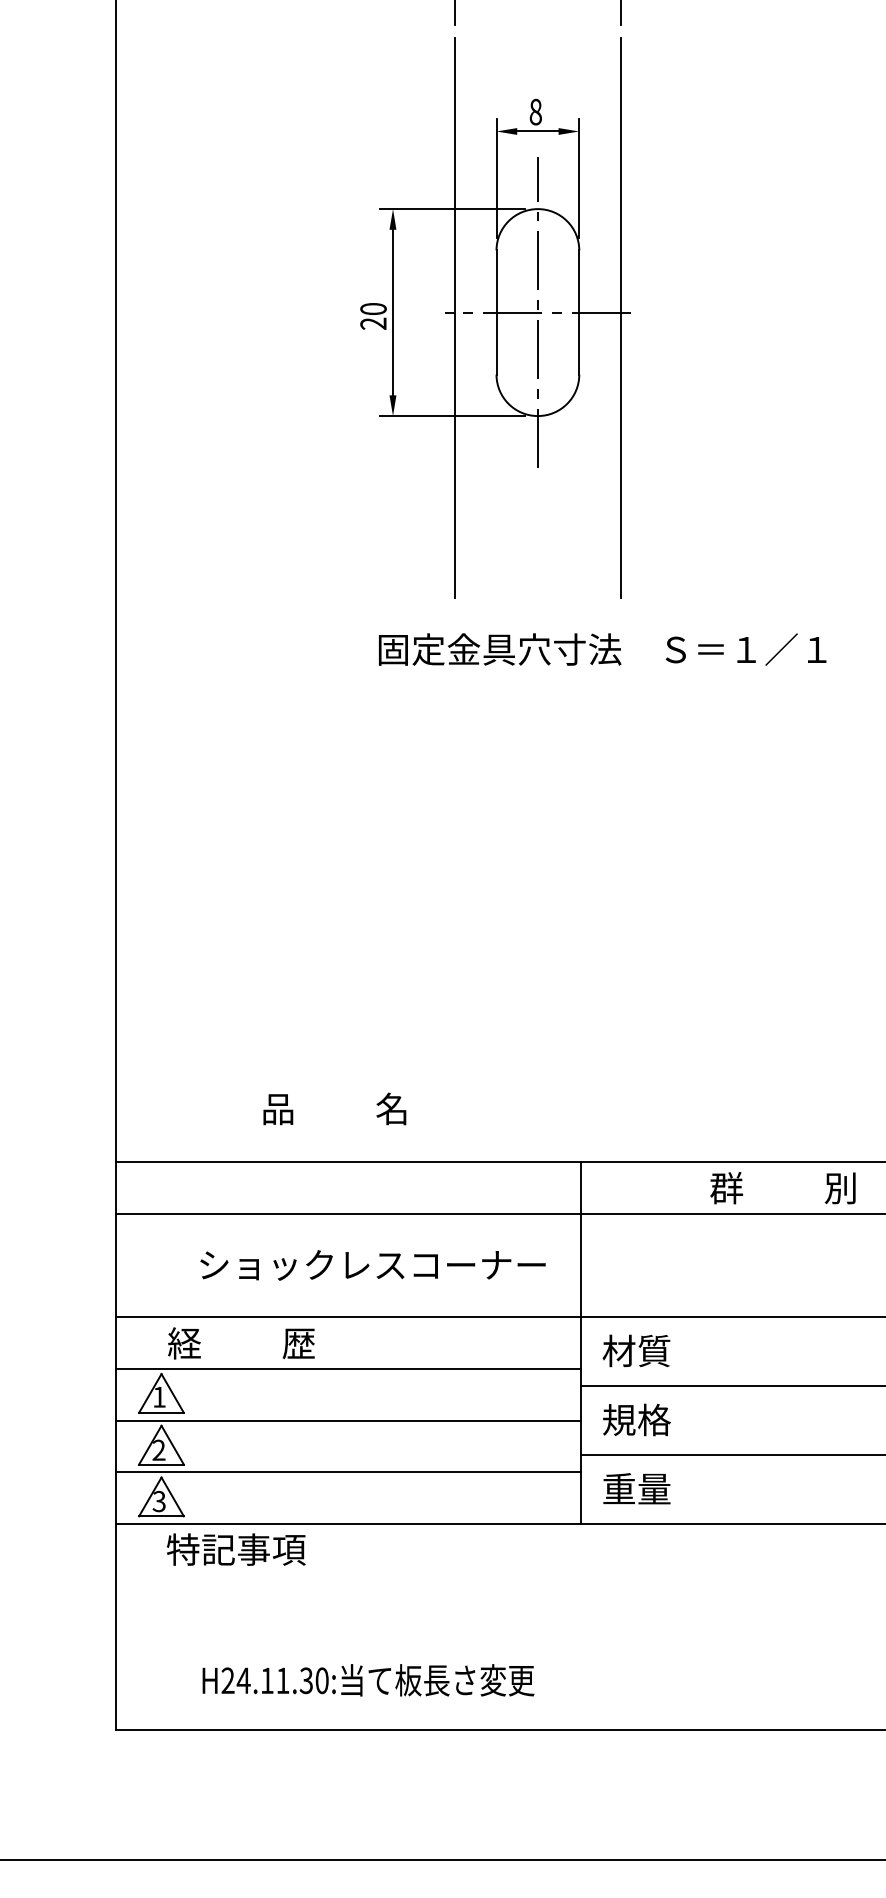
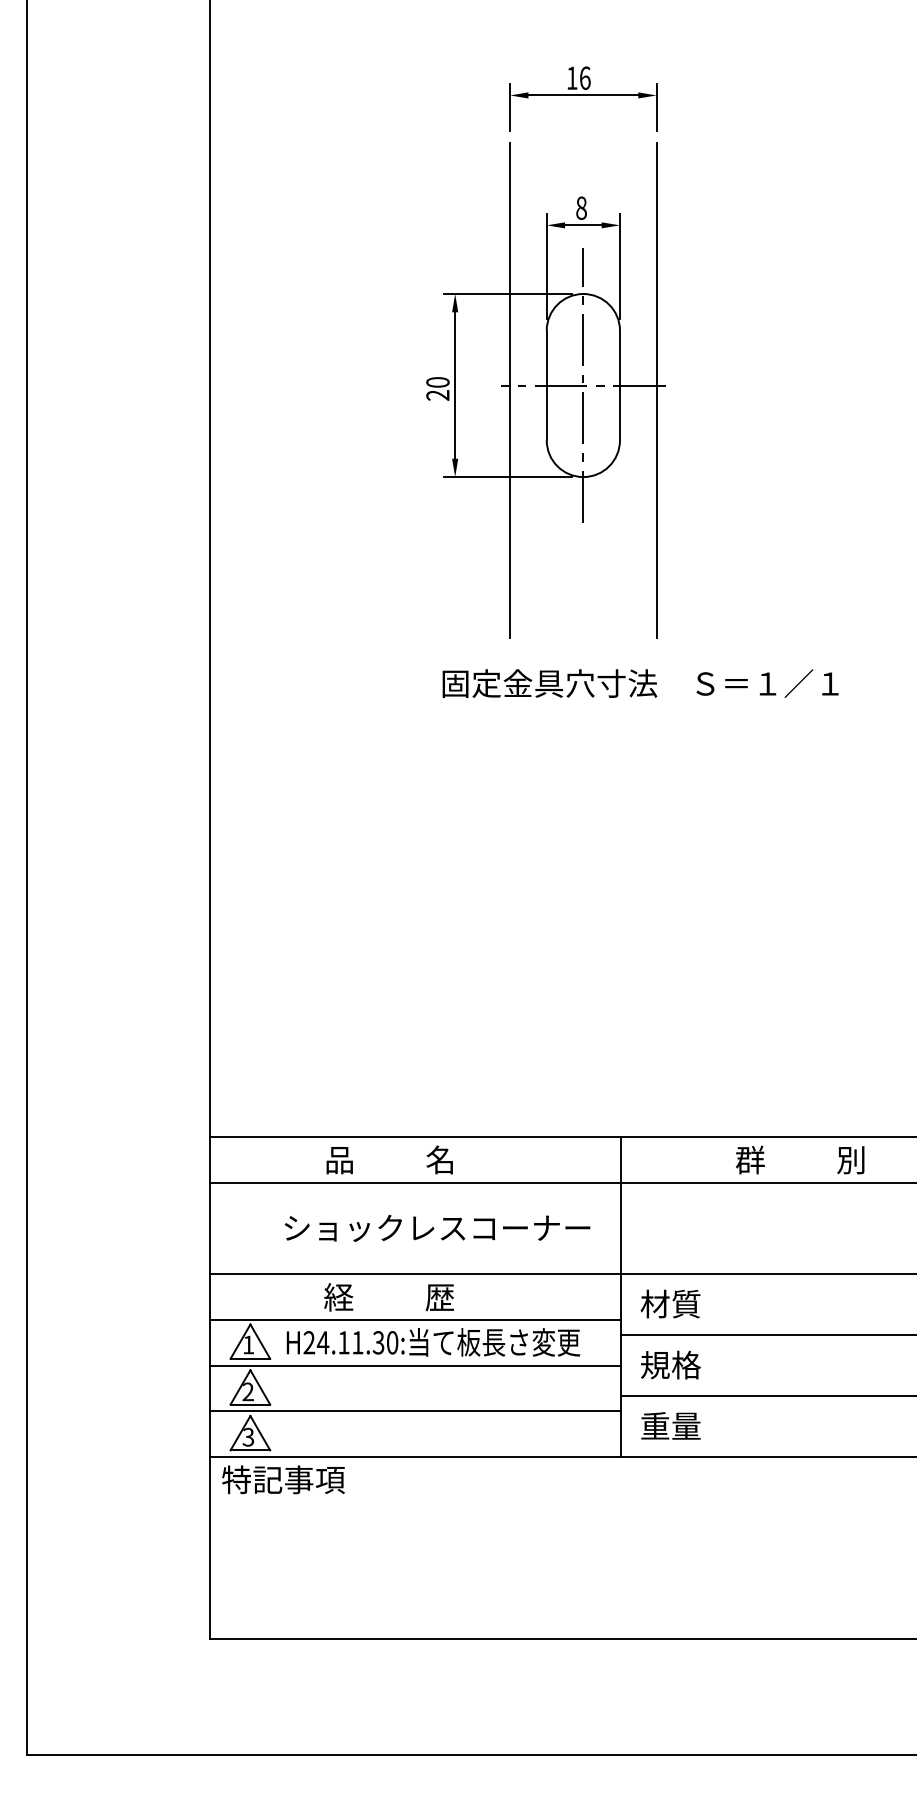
text: (334, 1108) -> (389, 1159), moved
text: (240, 1343) -> (388, 1297), moved
text: (236, 1549) -> (283, 1479), moved
text: (368, 1680) -> (433, 1342), moved

